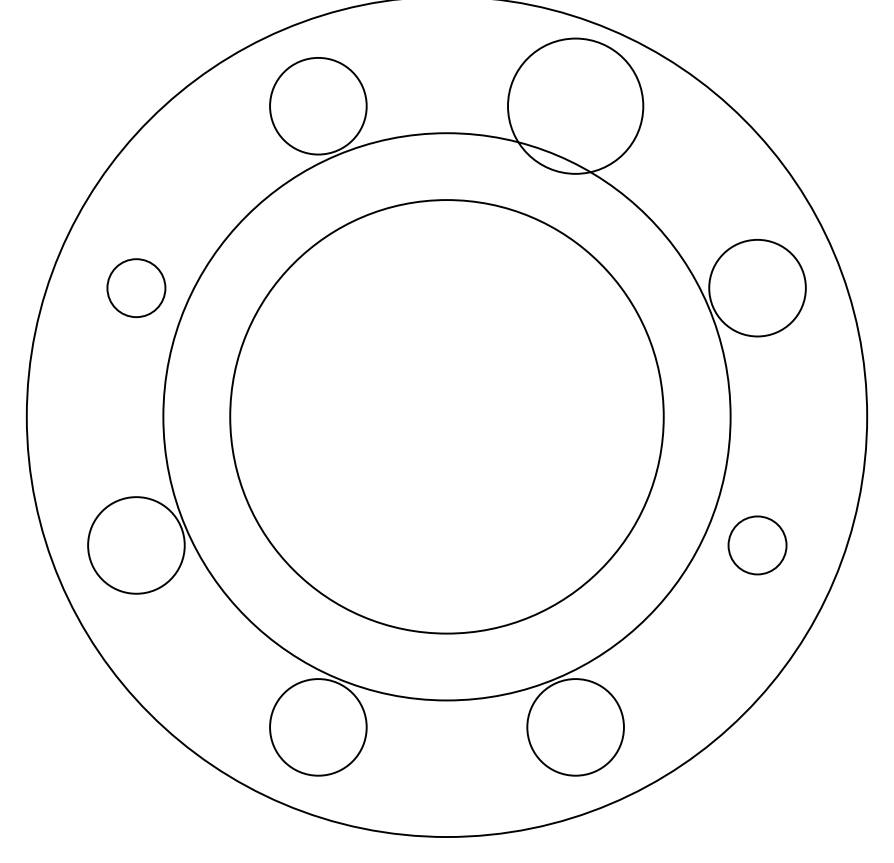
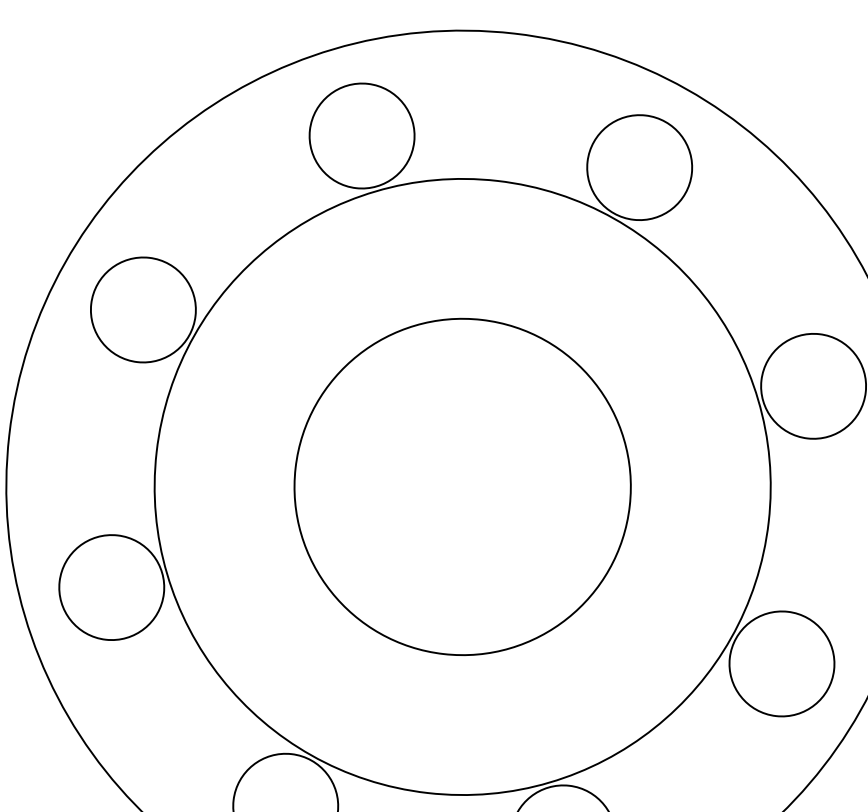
circle: (575, 105) -> (639, 166), size x0.71
circle: (136, 287) -> (143, 309), size x1.67
circle: (446, 416) -> (462, 486), size x0.71
circle: (757, 545) -> (781, 663), size x1.67

